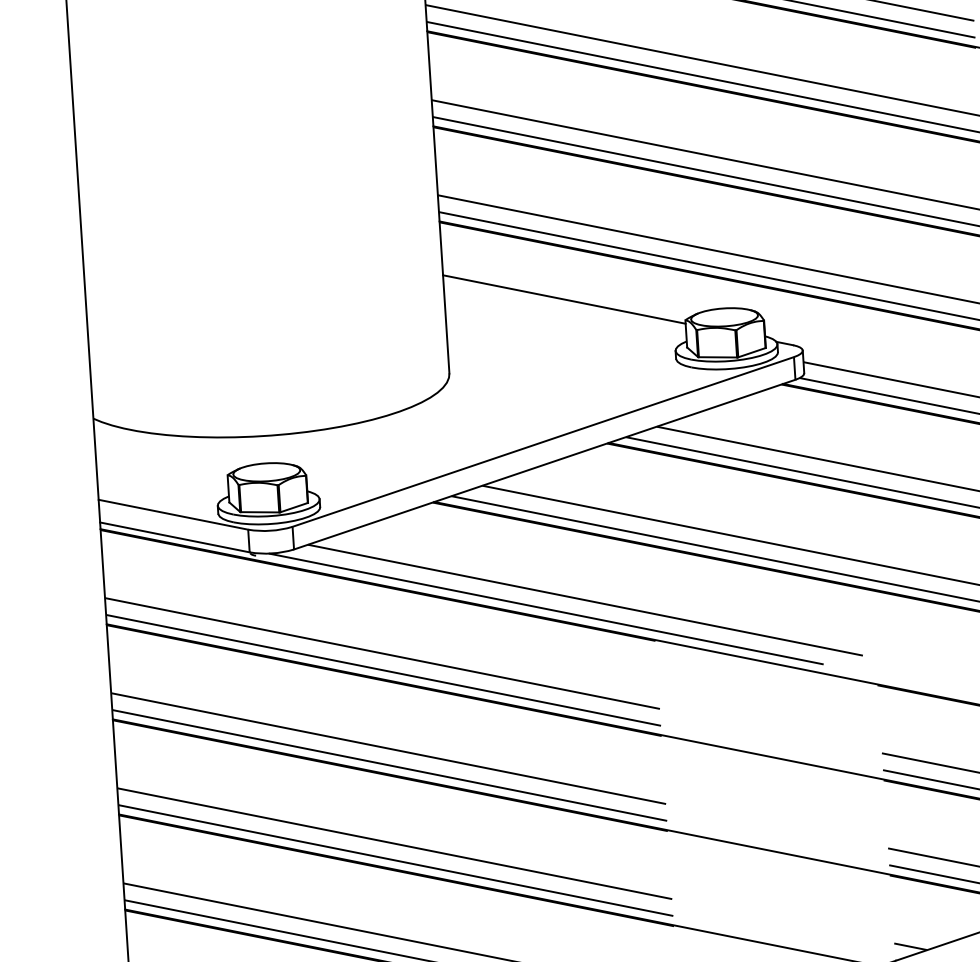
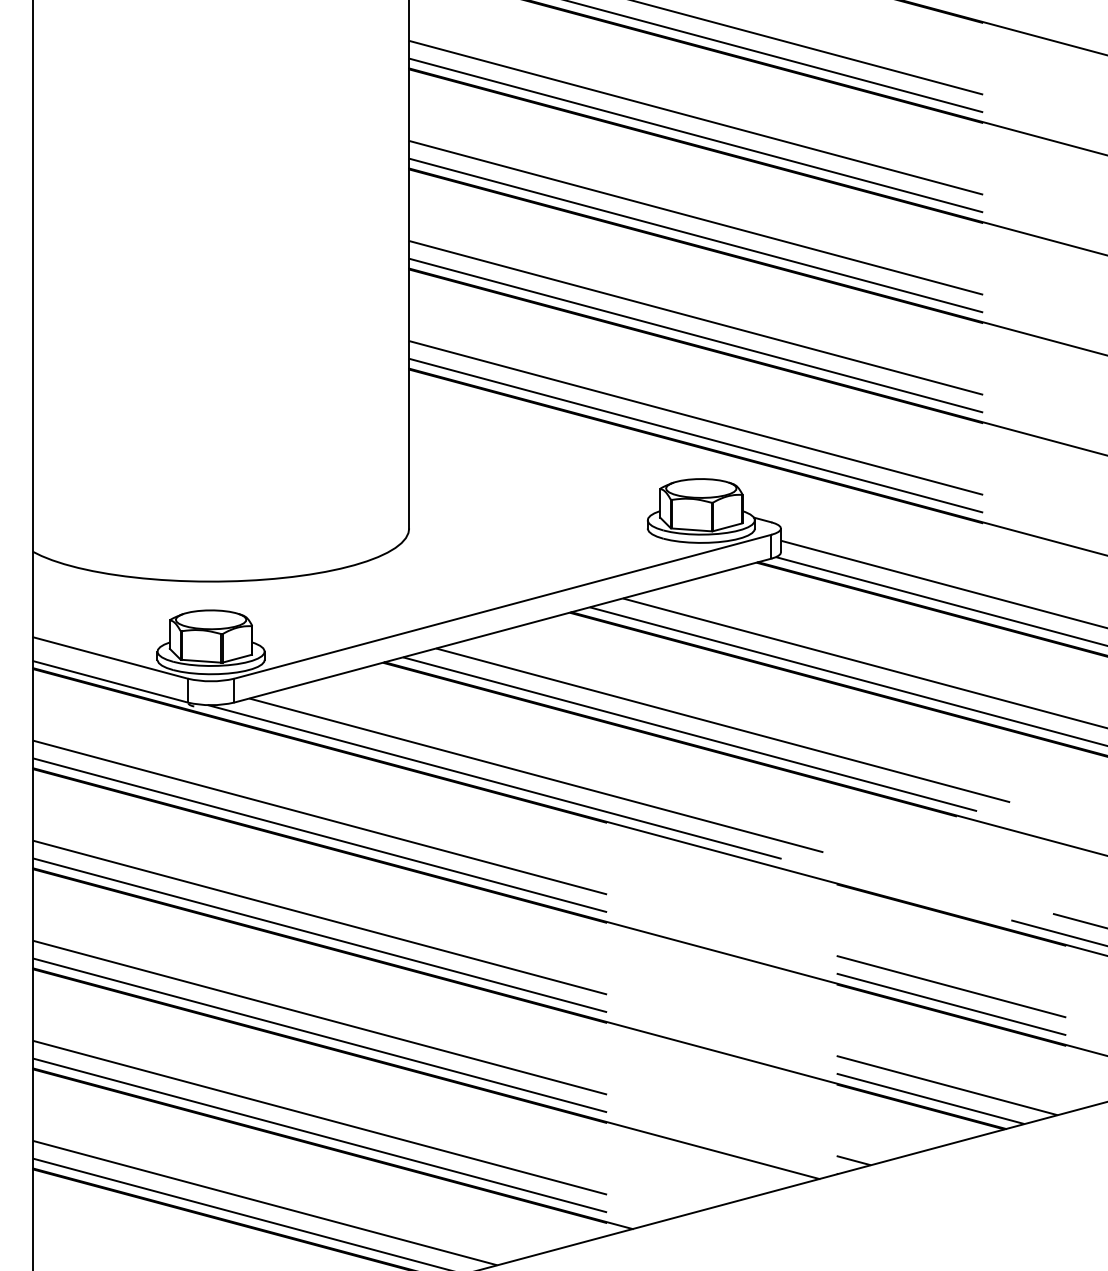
line: (564, 299) -> (534, 458), removed

